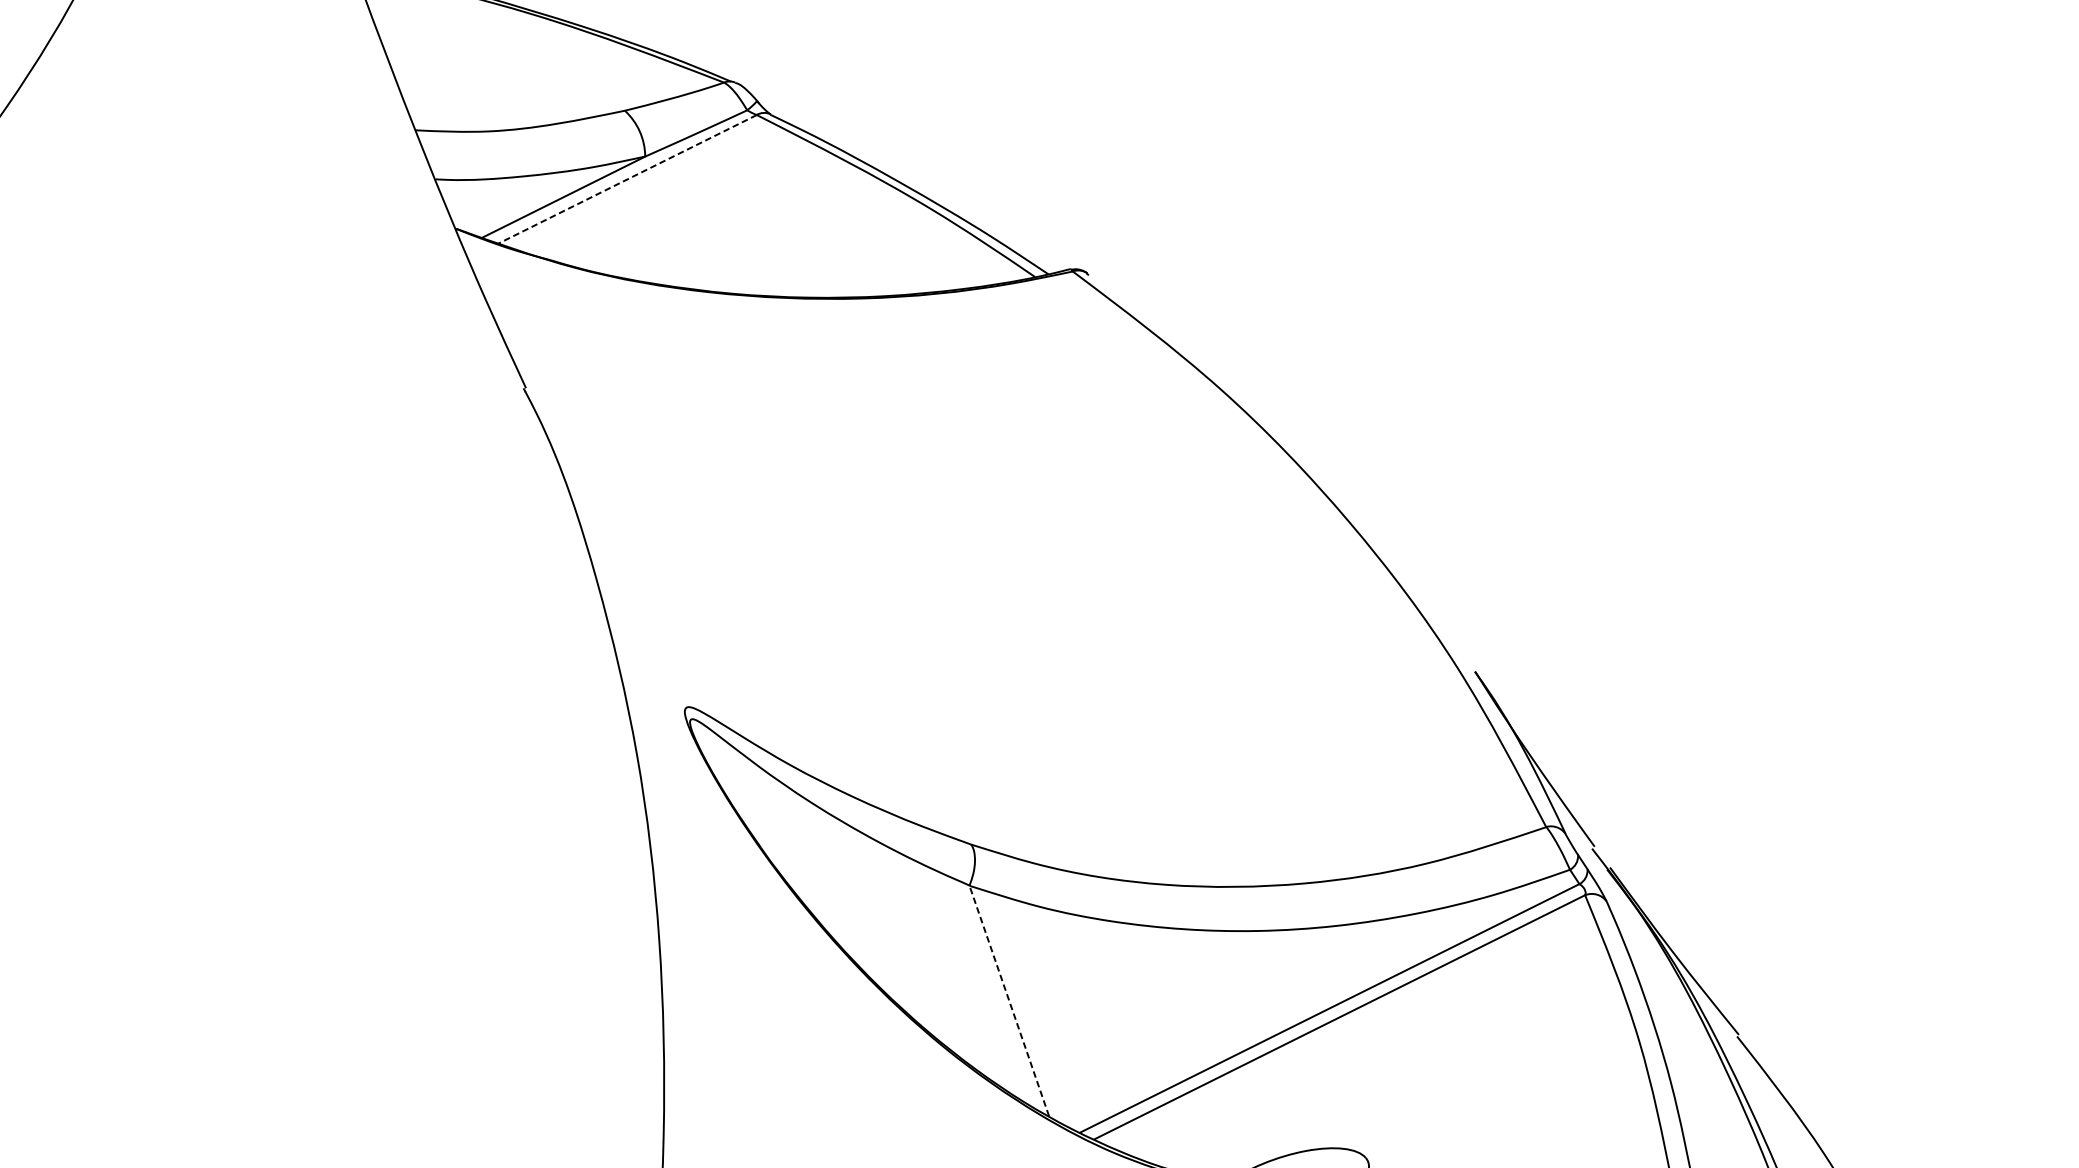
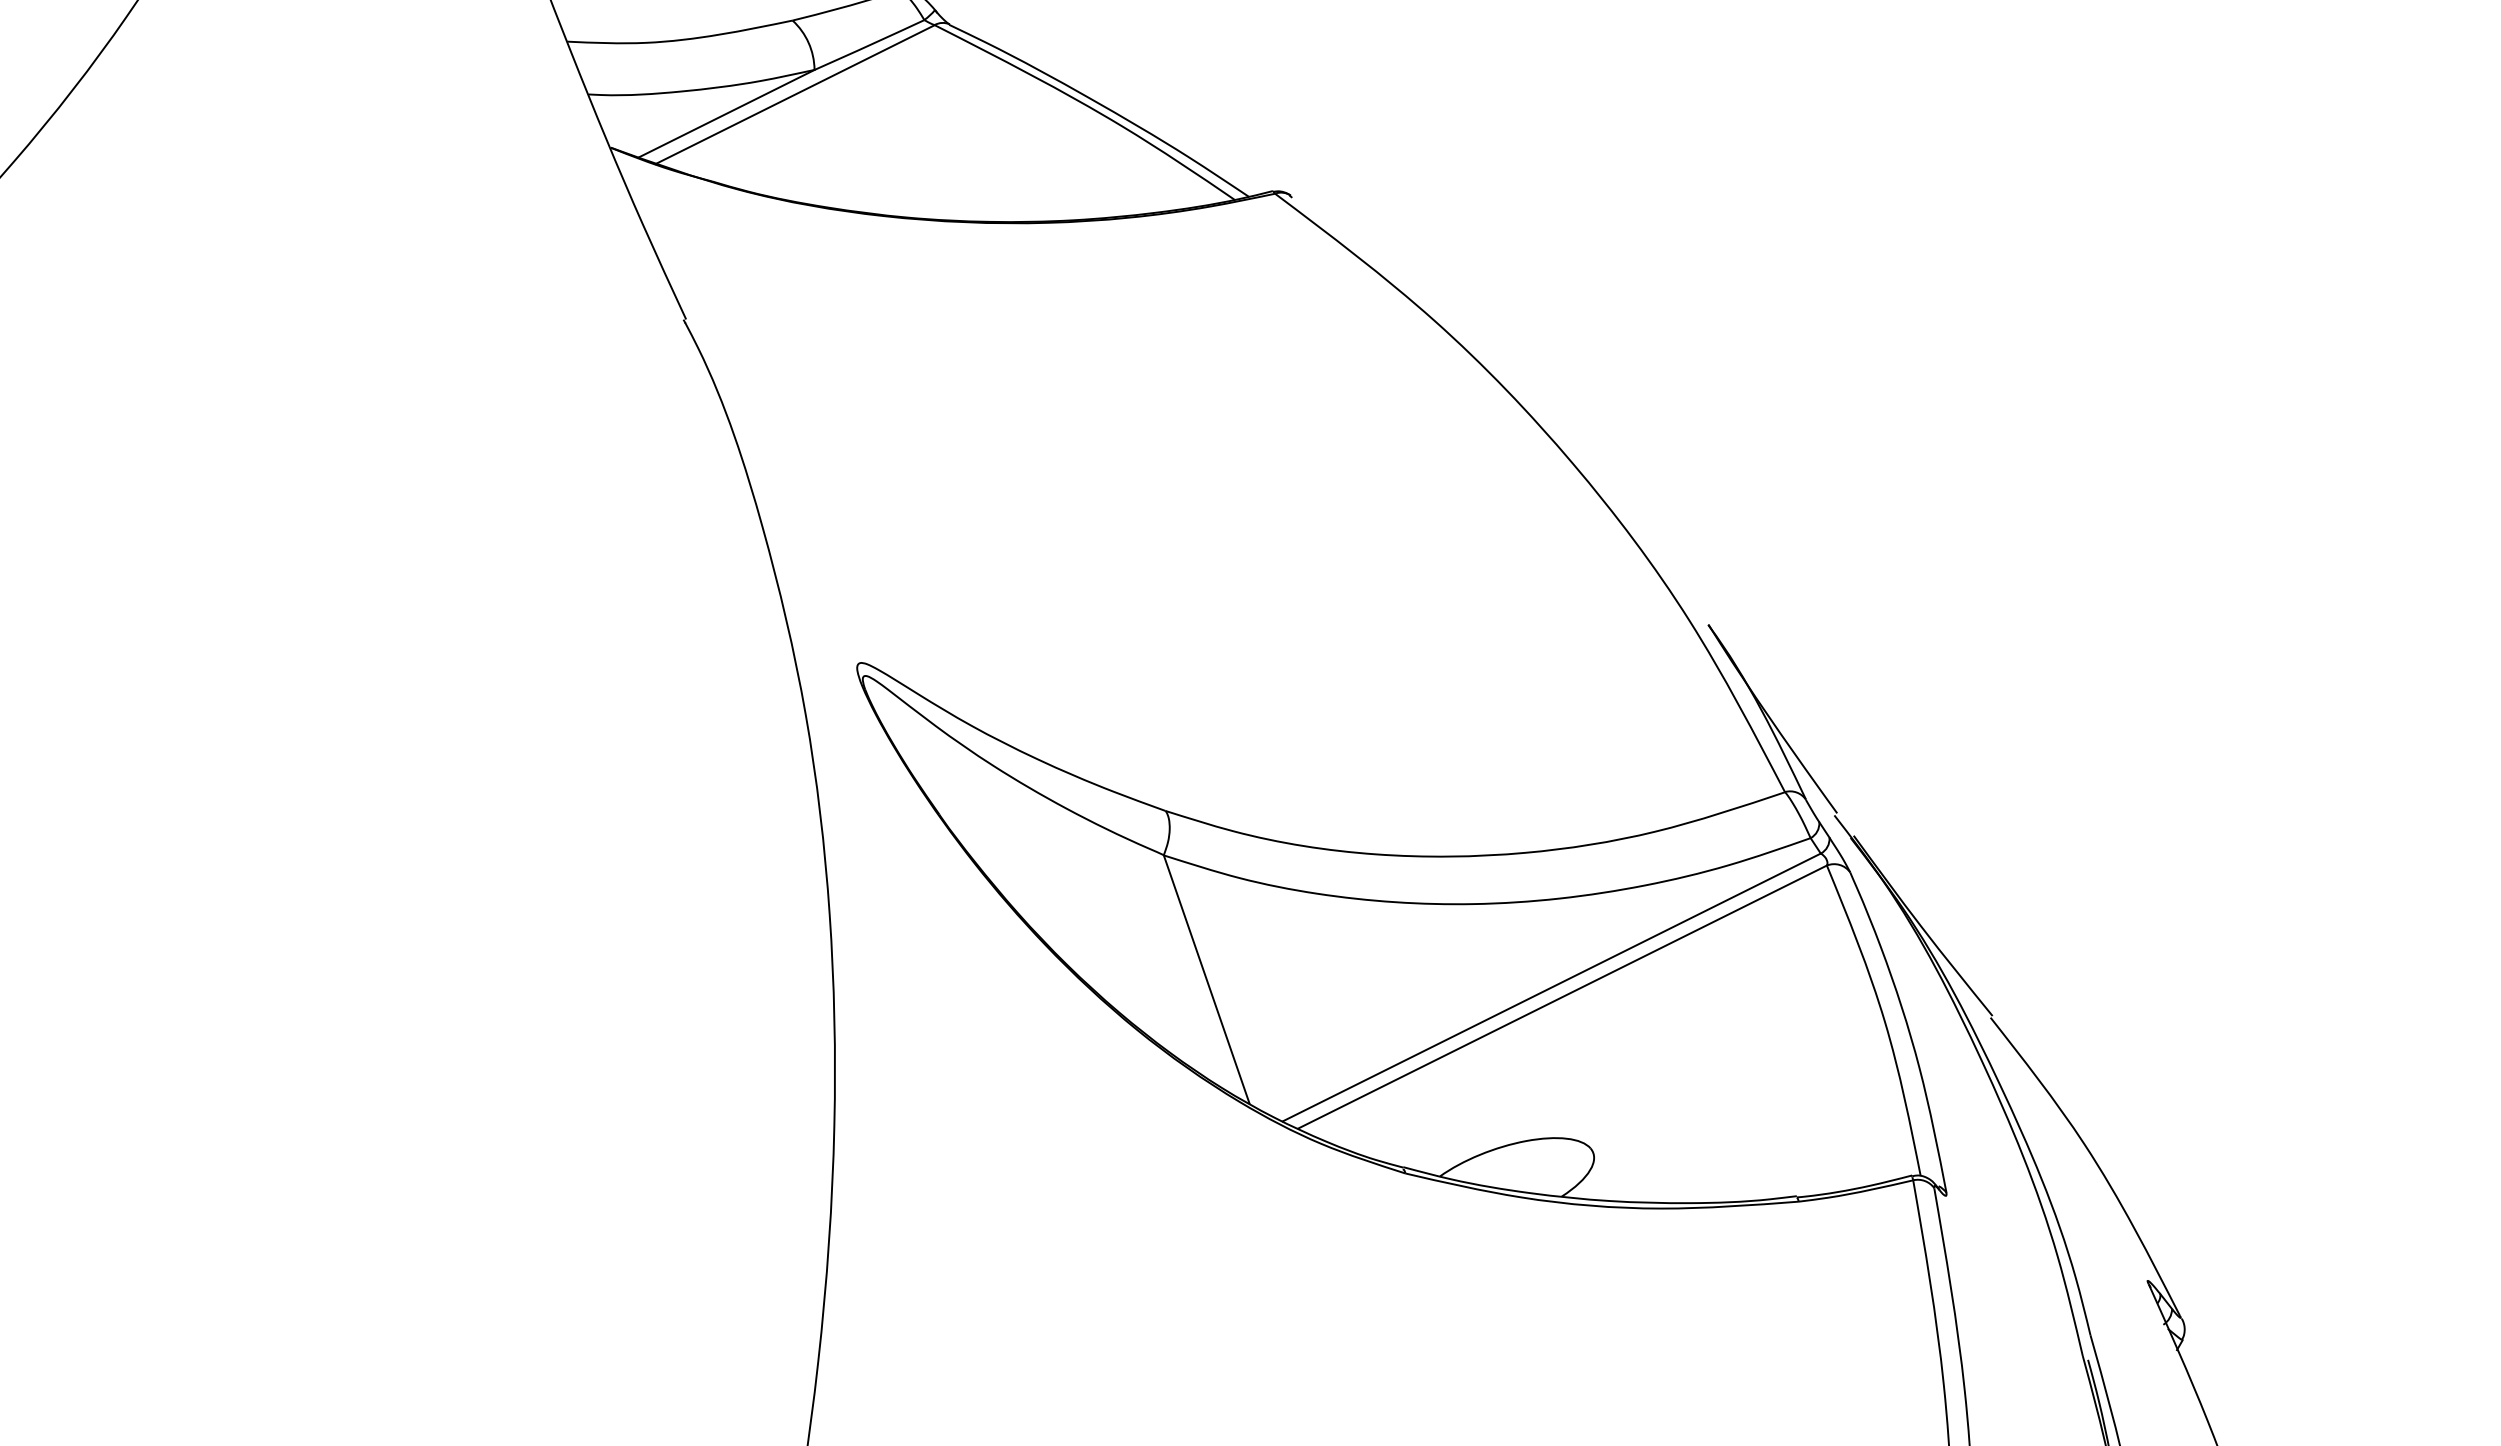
line: (627, 179) -> (795, 94), dashed -> solid
line: (1009, 1001) -> (1206, 979), dashed -> solid

